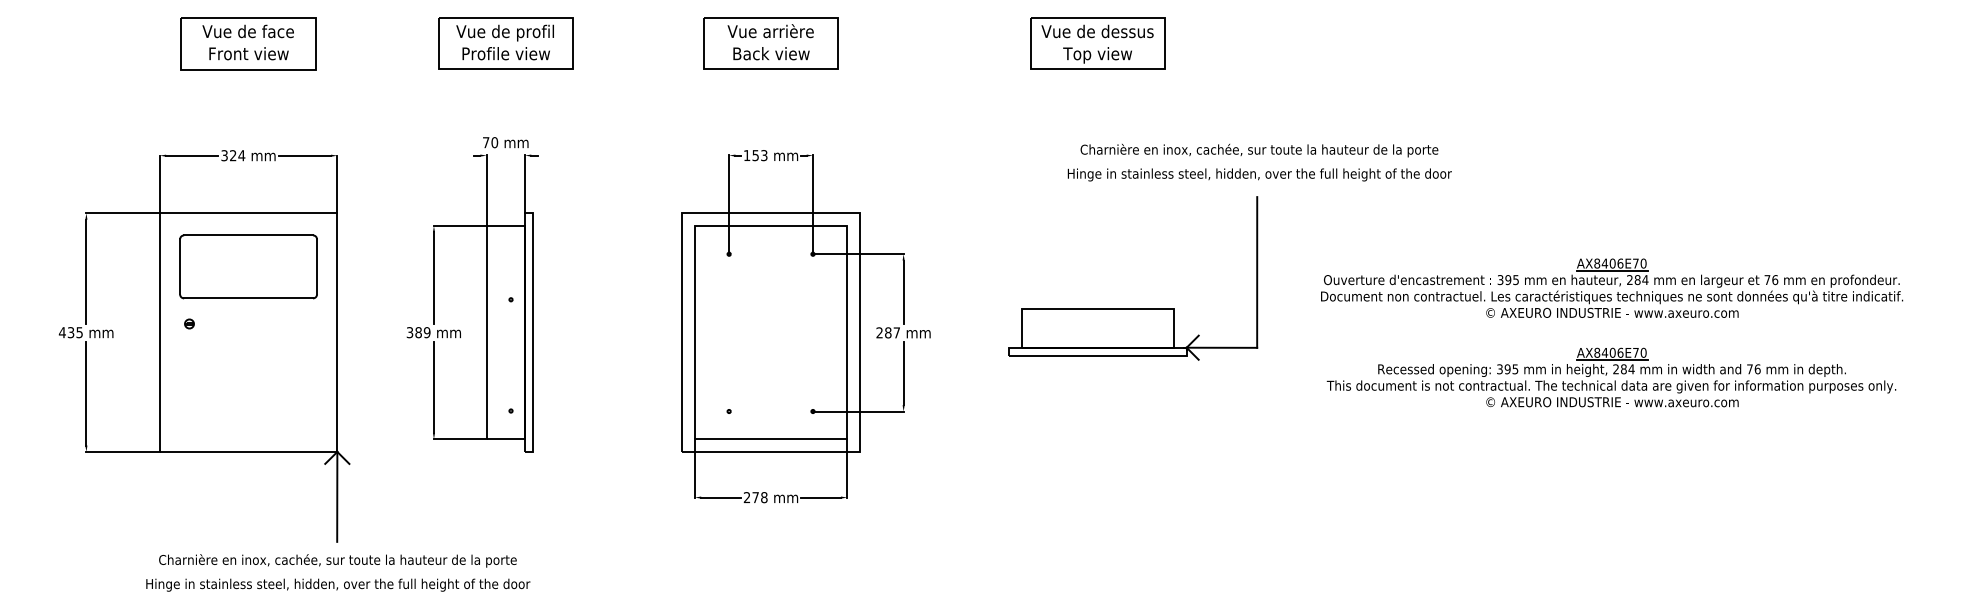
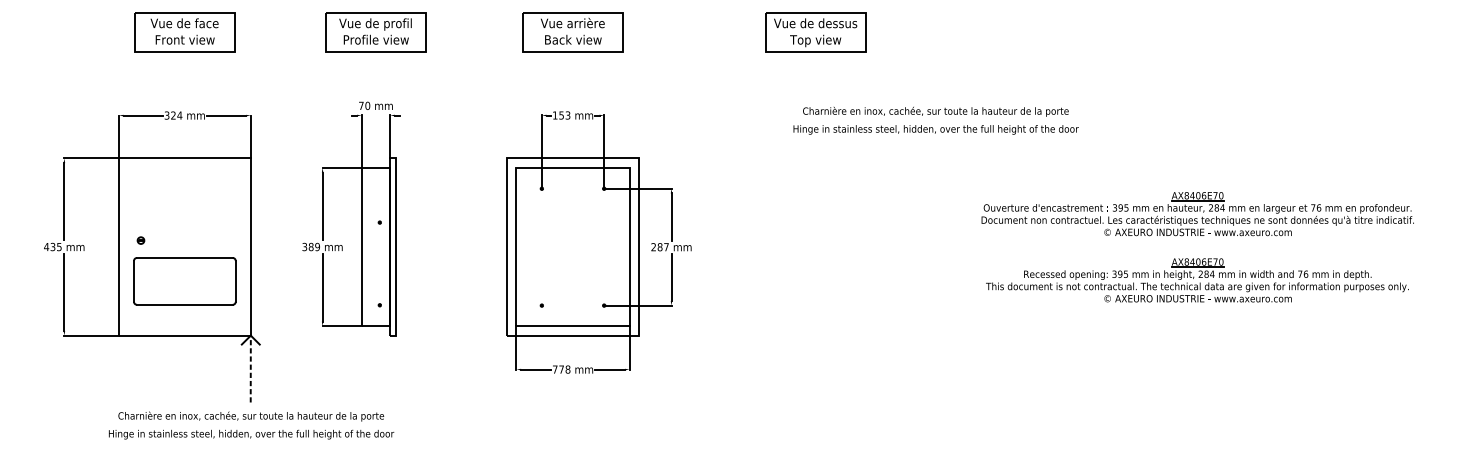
part: (248, 266) -> (184, 281), moved
part: (1133, 308) -> (842, 229), removed
line: (337, 496) -> (250, 368), solid -> dashed
text: (746, 497) -> (554, 369), 278 -> 778

